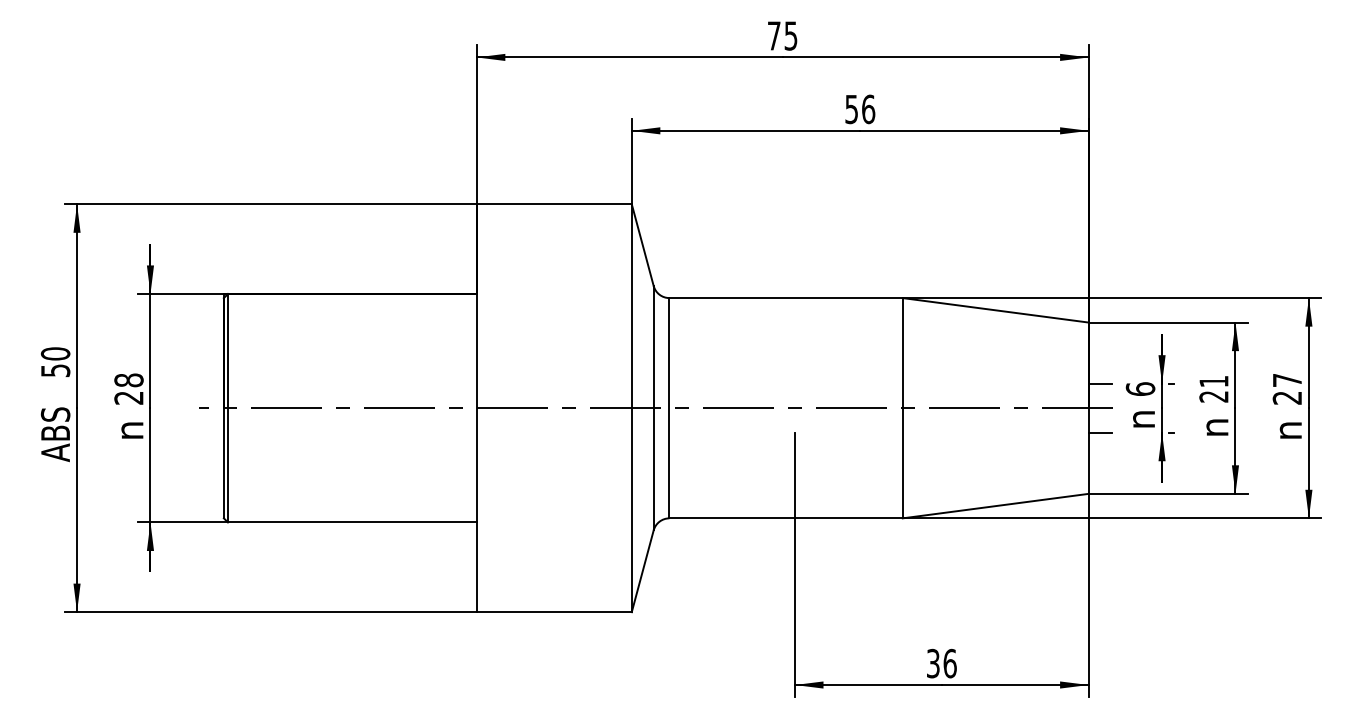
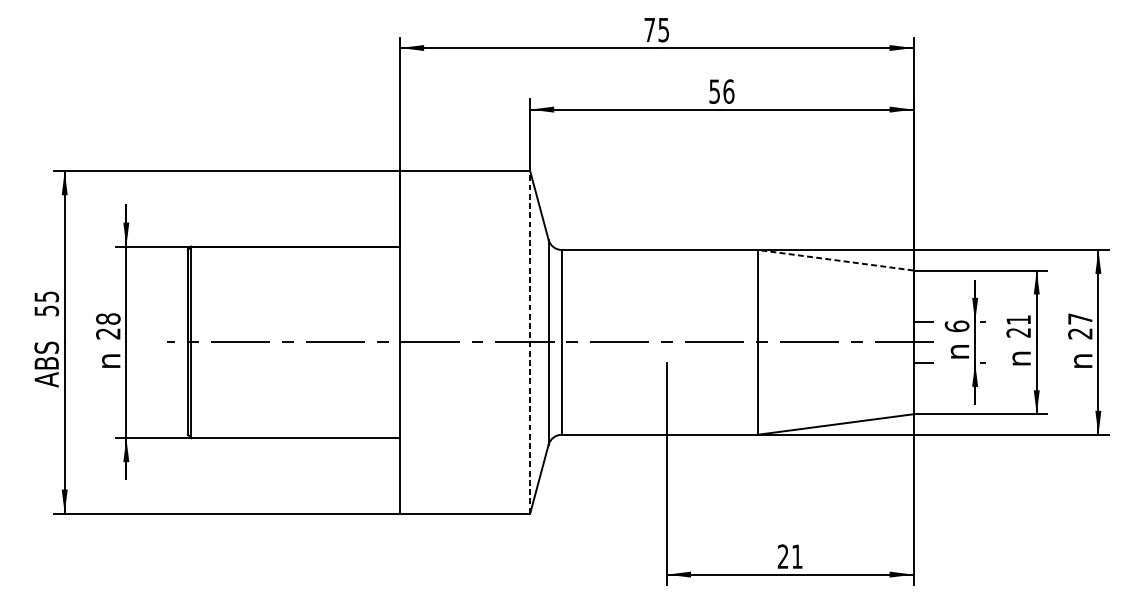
line: (995, 310) -> (835, 260), solid -> dashed
text: (55, 353) -> (46, 296), 50 -> 55
line: (631, 408) -> (529, 342), solid -> dashed
text: (941, 663) -> (790, 556), 36 -> 21

